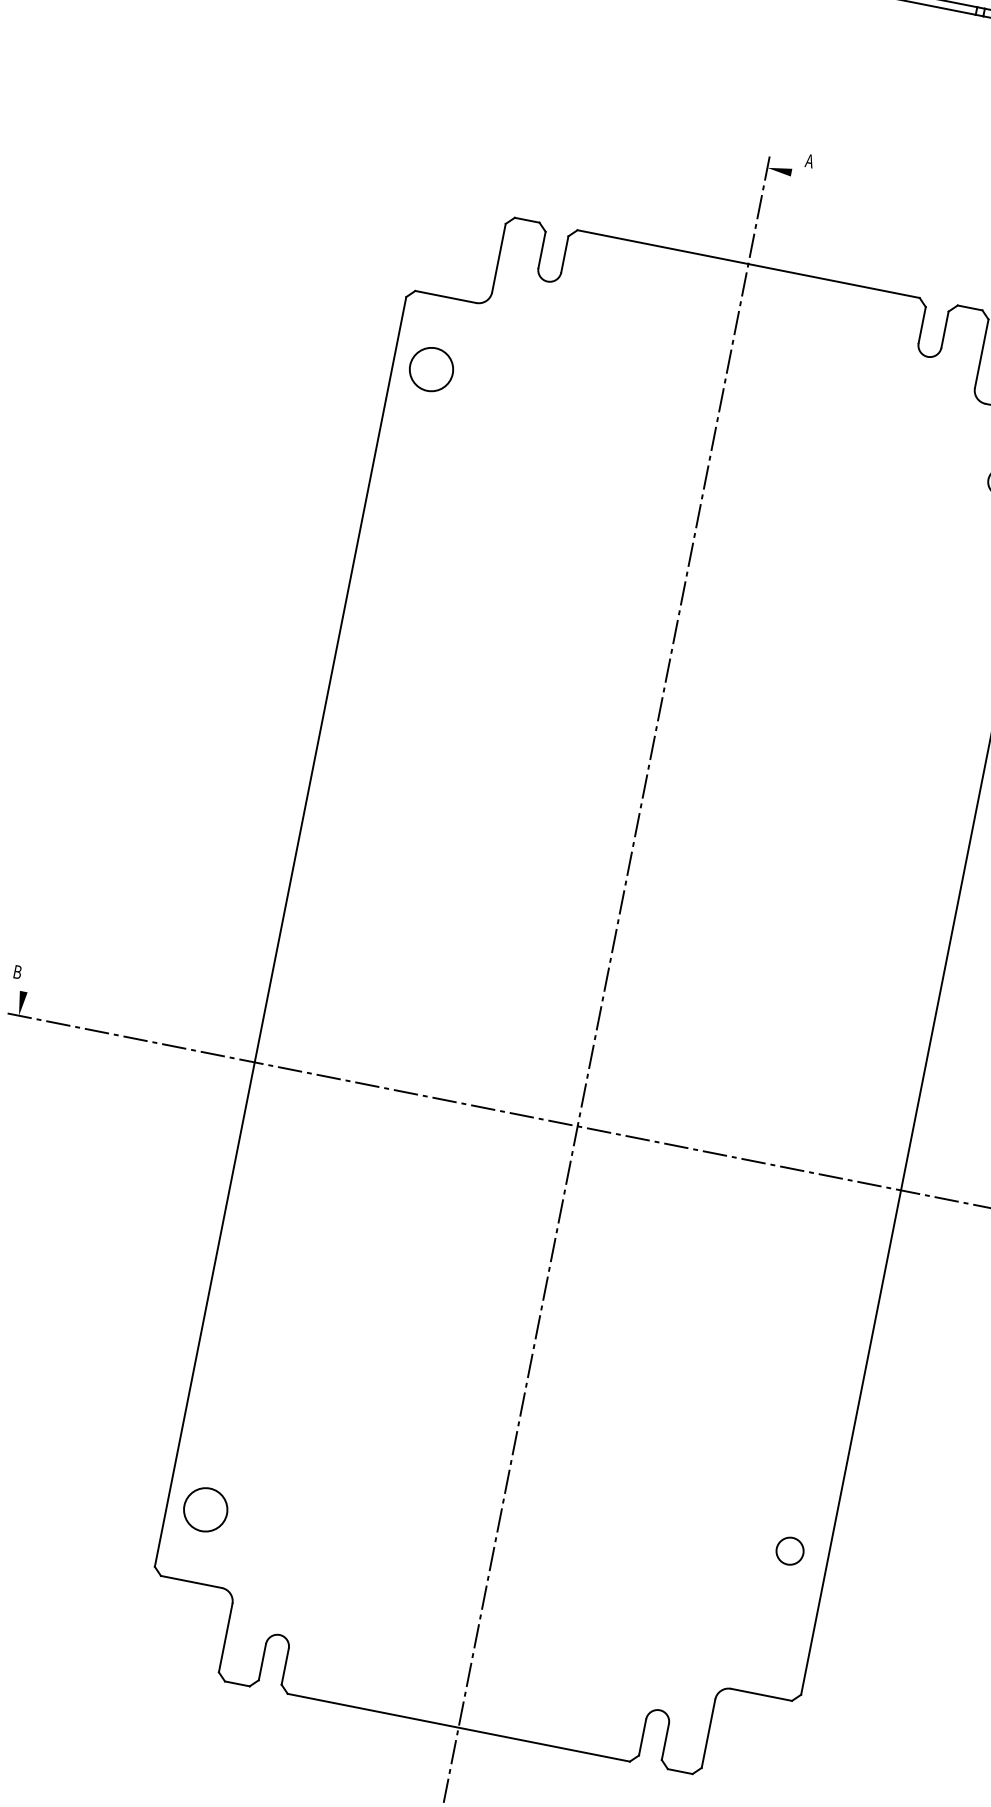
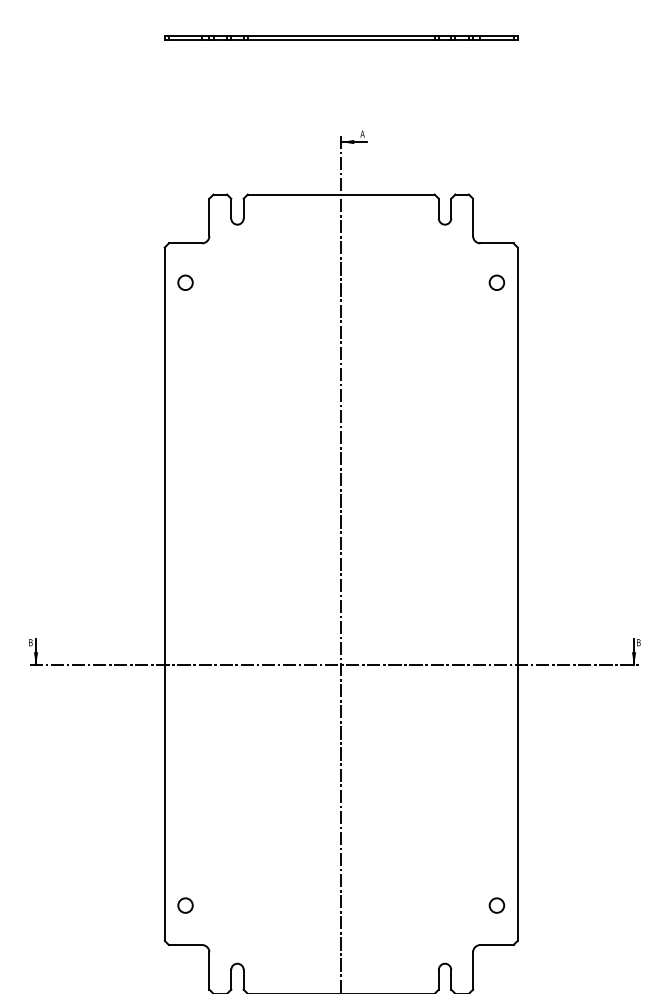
line: (791, 173) -> (354, 142), added
circle: (431, 368) -> (185, 282), size x0.62
line: (24, 992) -> (36, 652), added
circle: (205, 1509) -> (185, 905), size x0.62
circle: (789, 1550) -> (496, 905), moved

